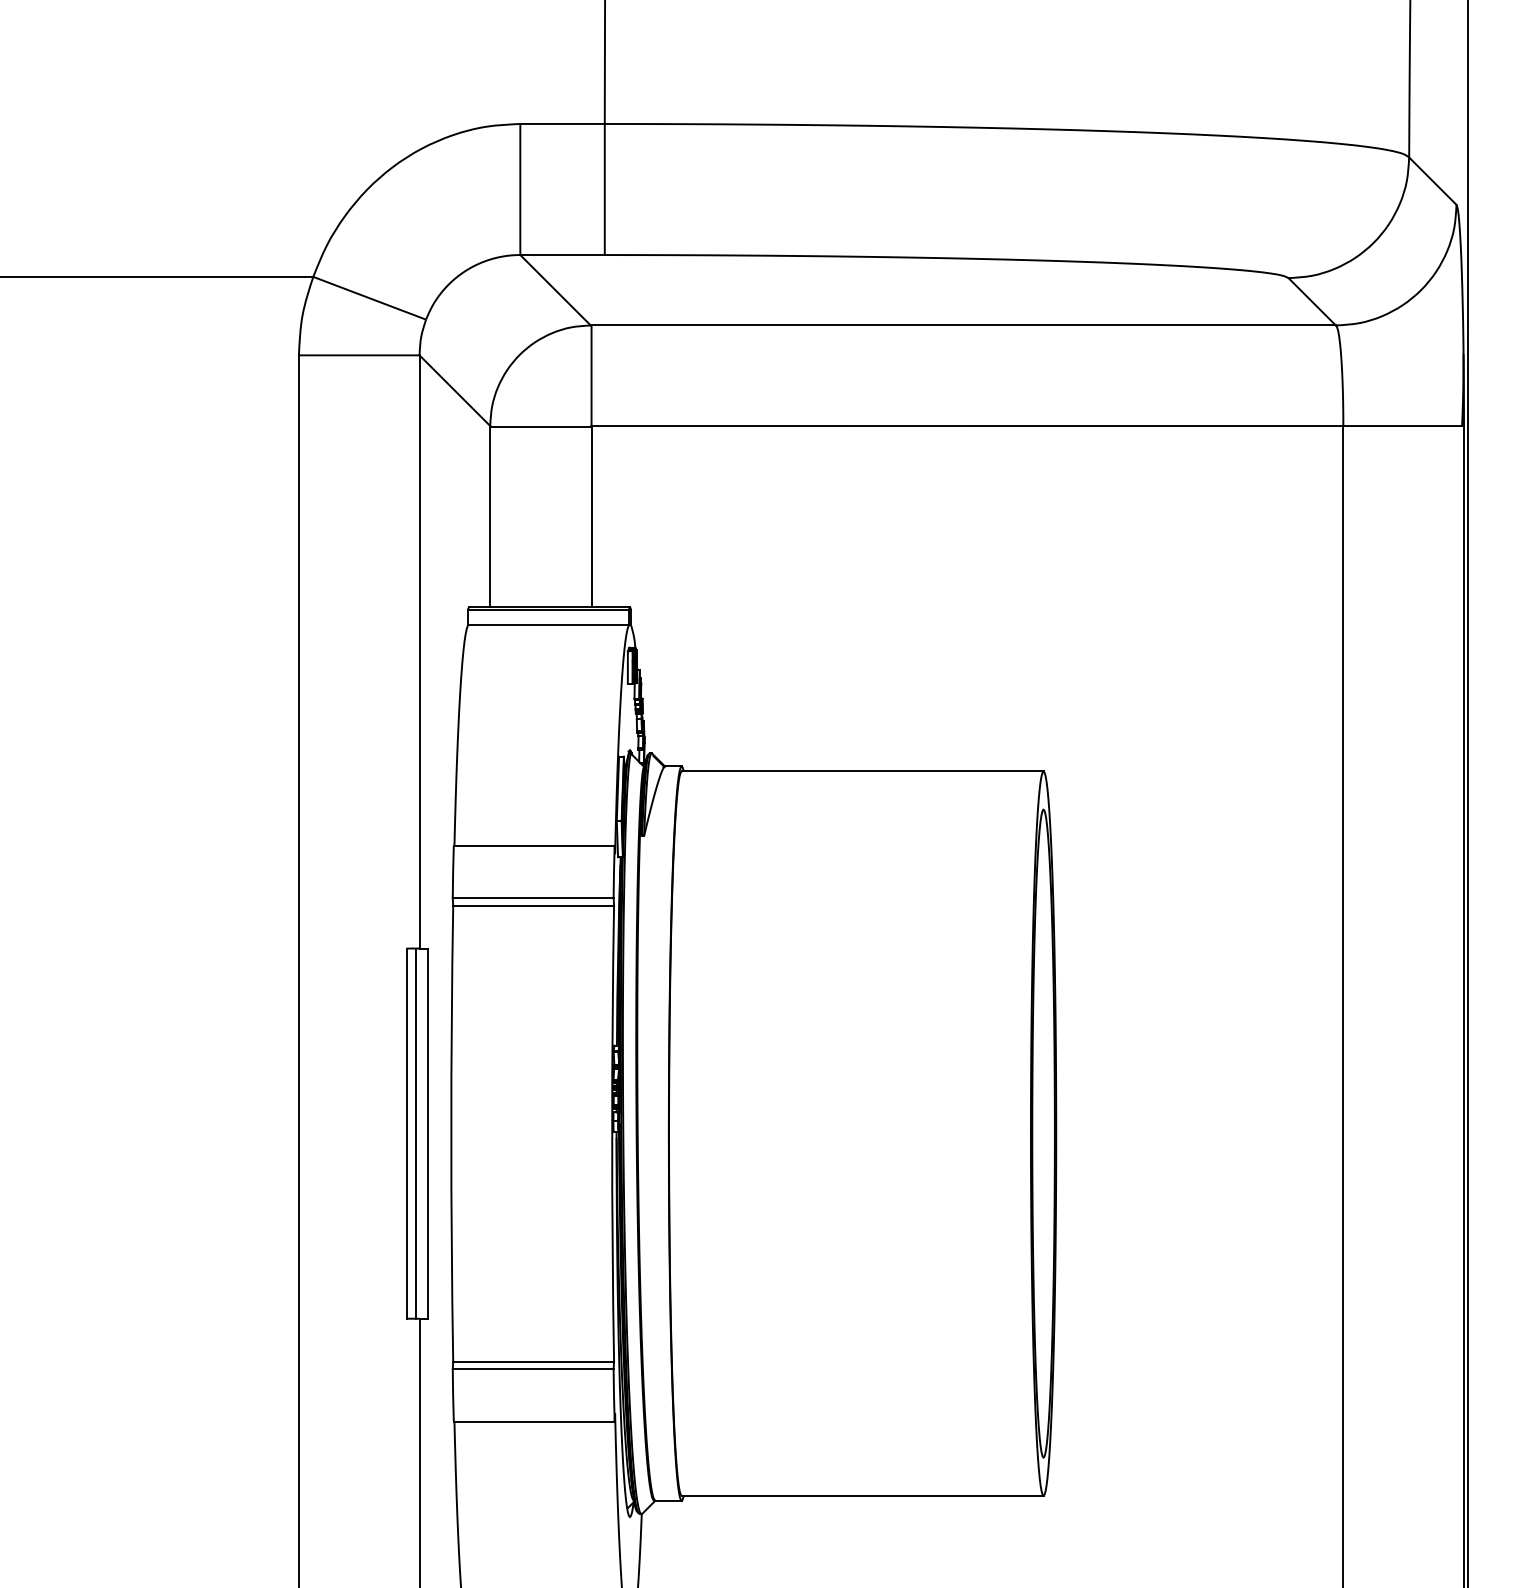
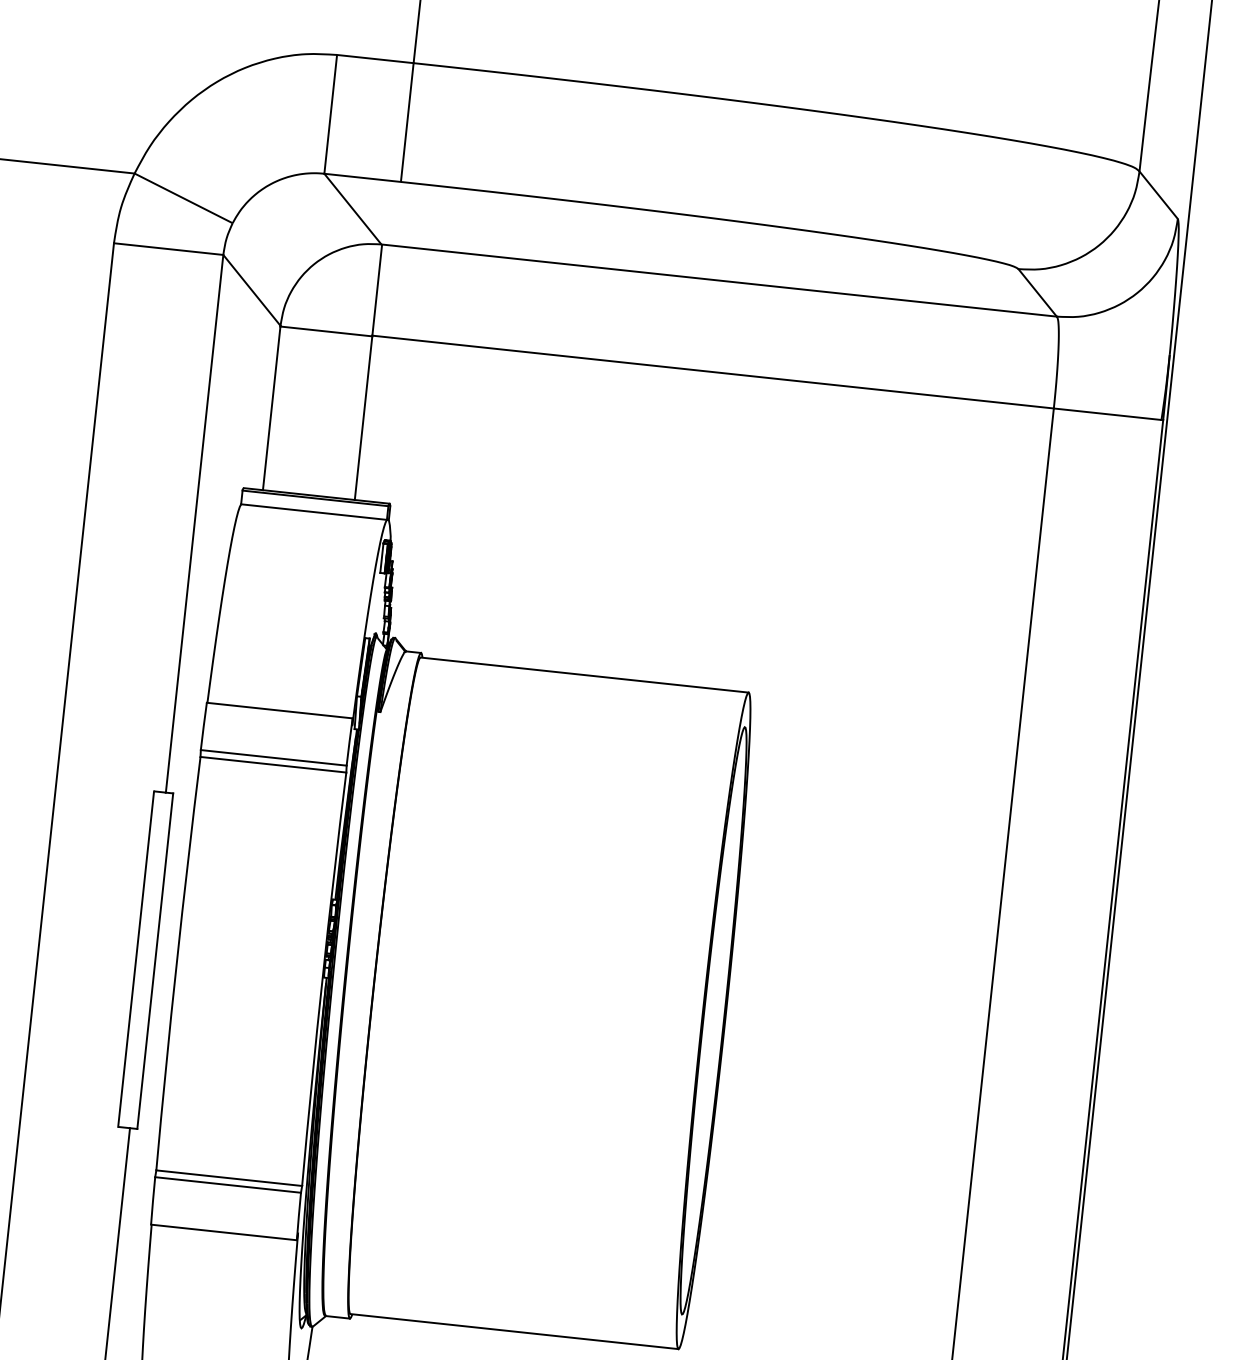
line: (416, 1133) -> (145, 959), removed

